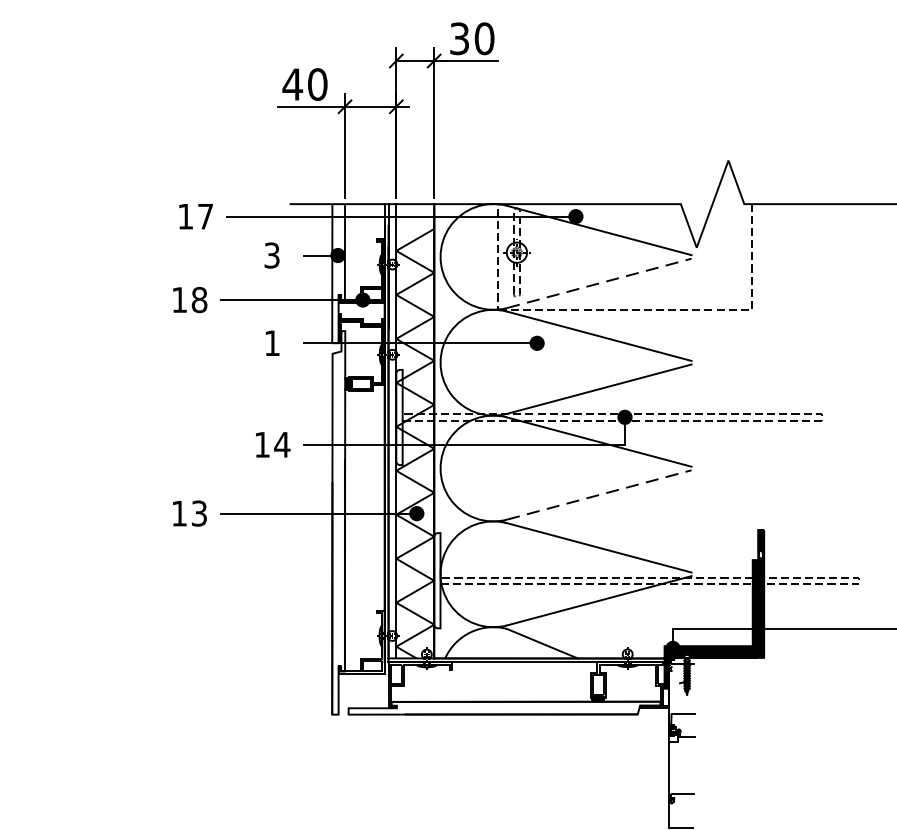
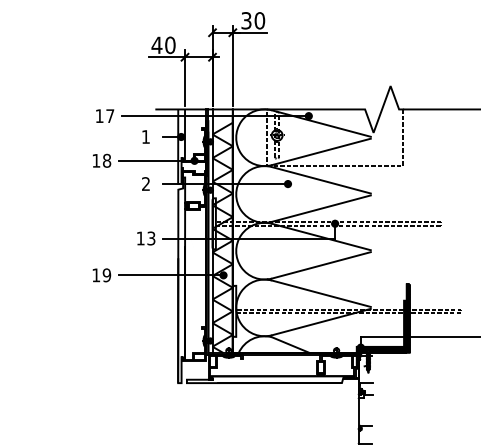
text: (271, 254) -> (145, 136), 3 -> 1
line: (599, 282) -> (321, 151), dashed -> solid
text: (271, 342) -> (145, 183), 1 -> 2
text: (282, 444) -> (151, 238), 14 -> 13
line: (599, 495) -> (321, 265), dashed -> solid
text: (198, 513) -> (106, 275), 13 -> 19

